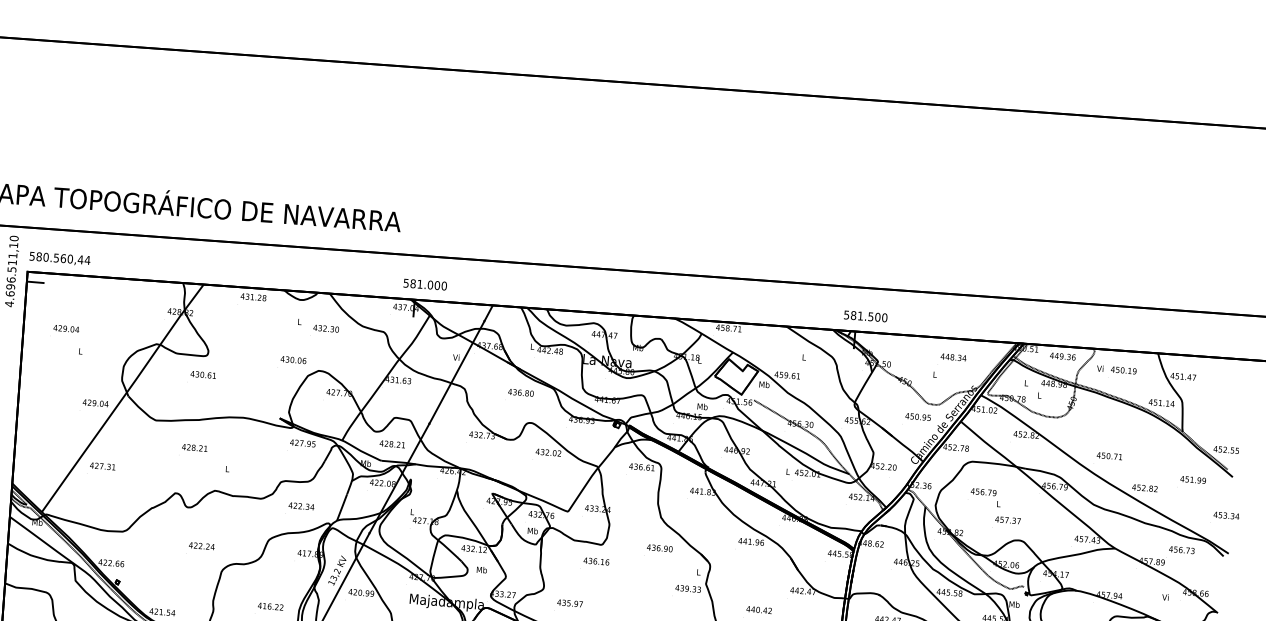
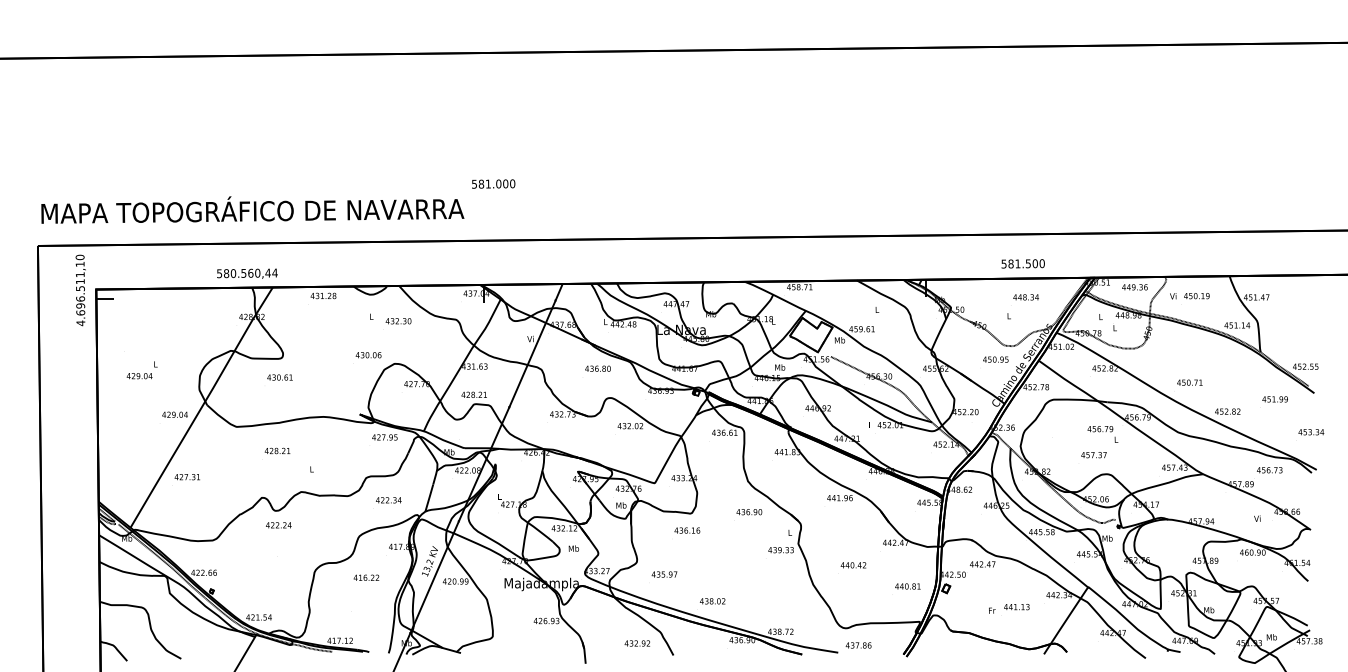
text: (60, 258) -> (247, 273), moved
text: (425, 284) -> (493, 183), moved
text: (865, 316) -> (1022, 263), moved
text: (66, 329) -> (139, 376), moved
text: (391, 443) -> (473, 394), moved
text: (985, 497) -> (1102, 434), moved
text: (201, 546) -> (278, 525), moved
text: (270, 606) -> (366, 577), moved

